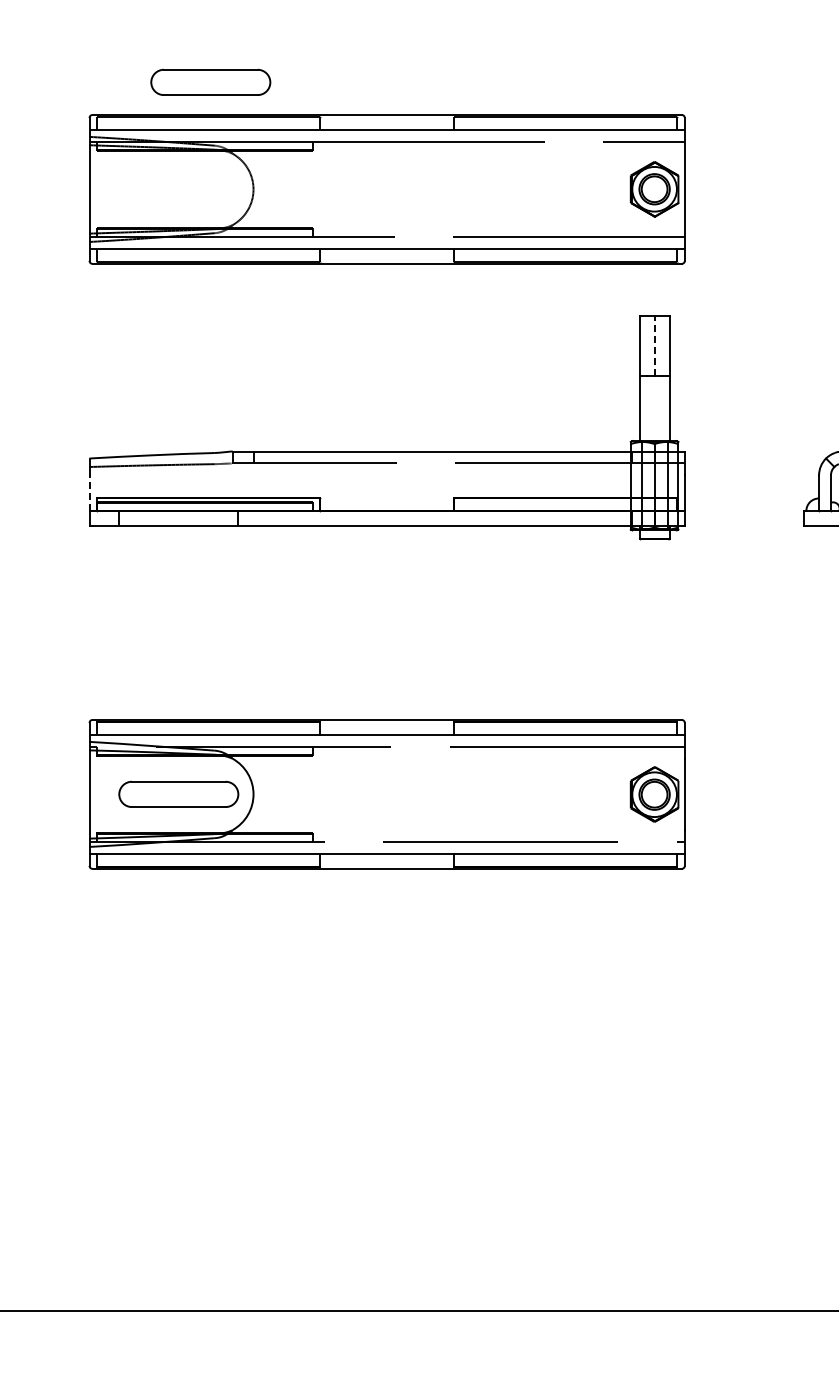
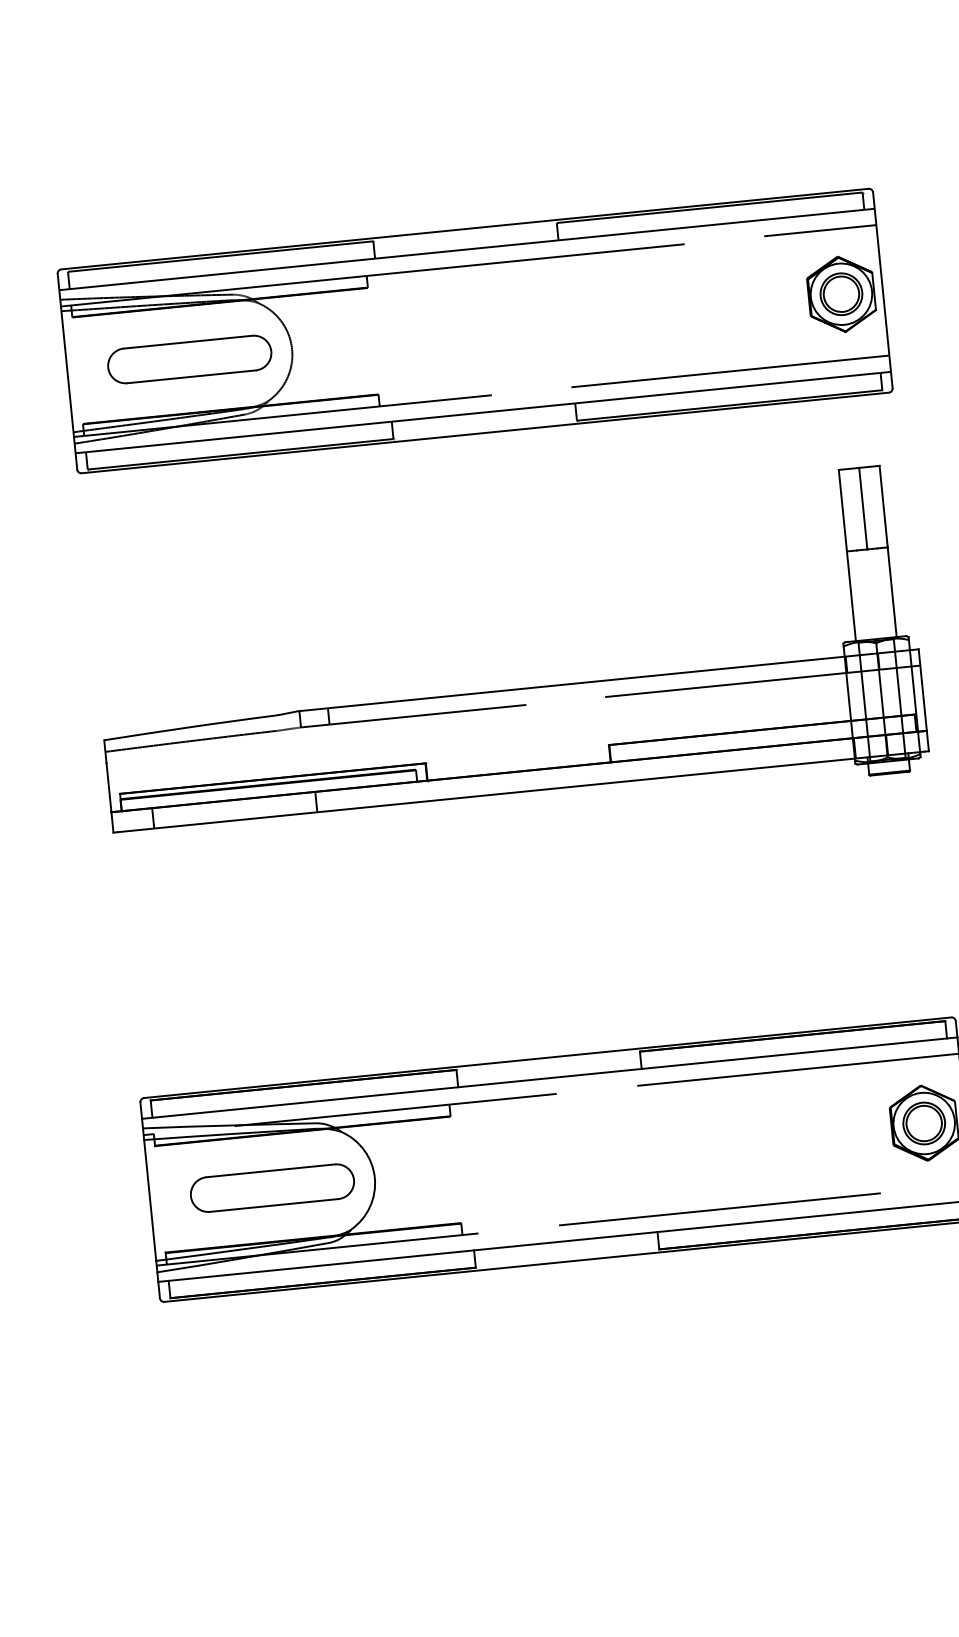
part: (210, 81) -> (189, 358), moved
line: (654, 345) -> (862, 508), dashed -> solid
line: (89, 493) -> (109, 788), dashed -> solid

